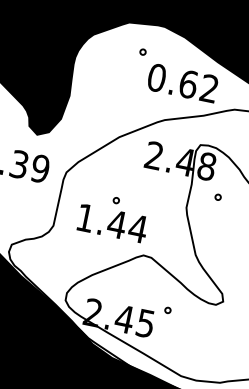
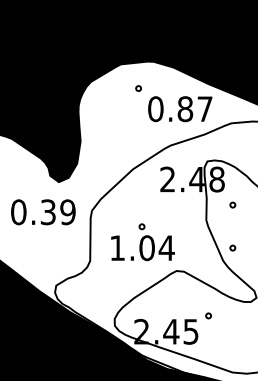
text: (198, 85) -> (194, 108), 0.62 -> 0.87
text: (116, 224) -> (146, 248), 1.44 -> 1.04
part: (208, 242) -> (232, 247), added

